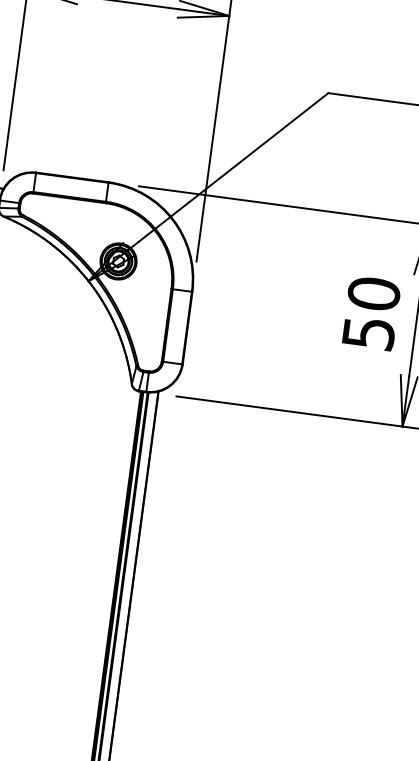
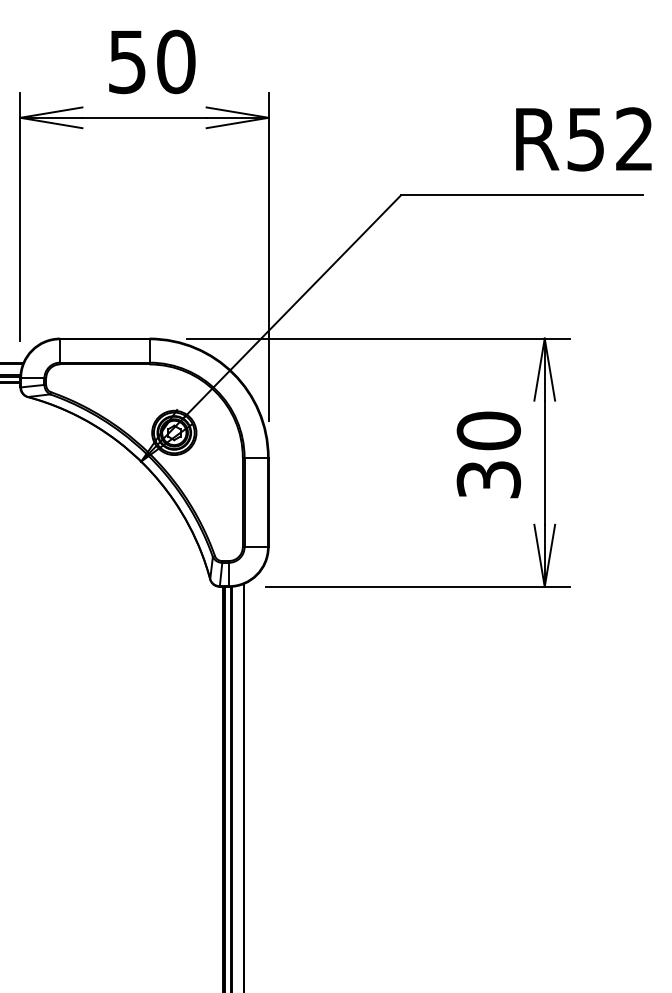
text: (368, 333) -> (488, 479), 50 -> 30

